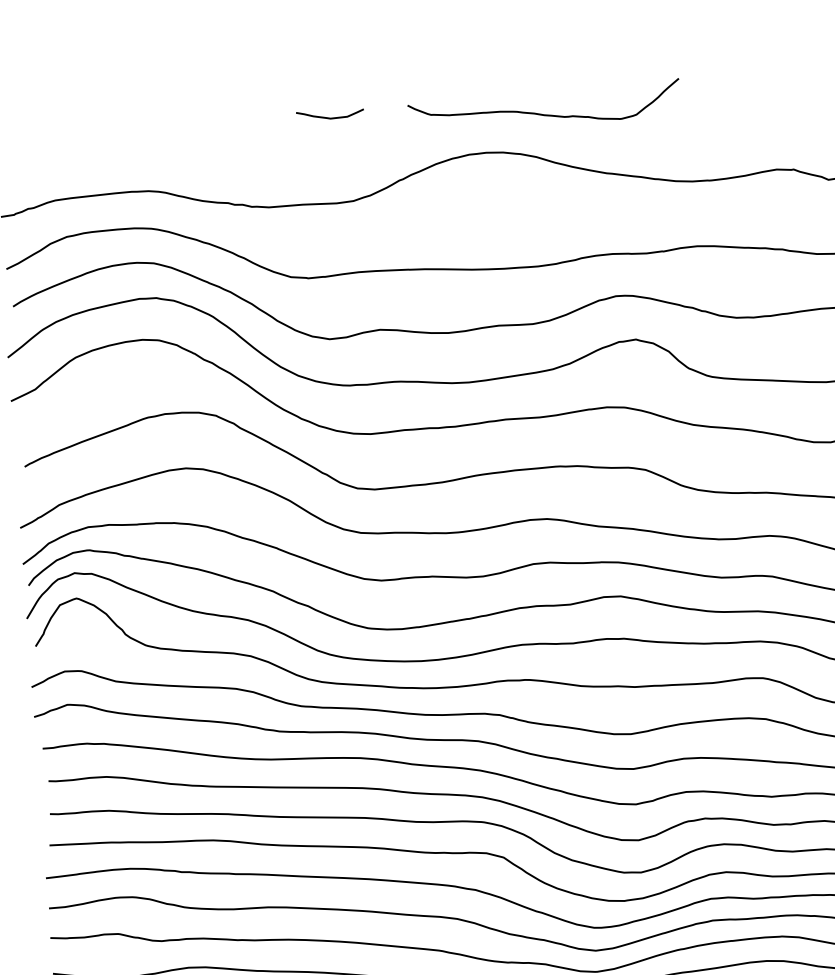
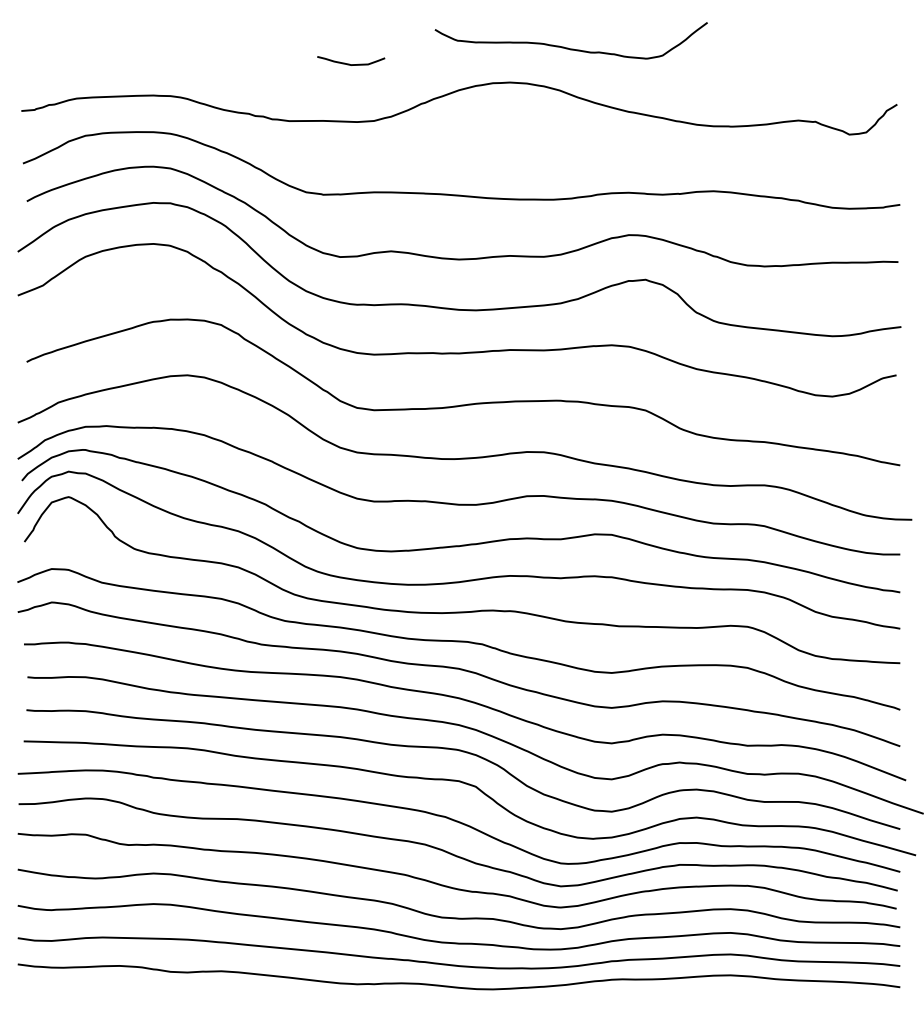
curve: (328, 117) -> (349, 63), moved

